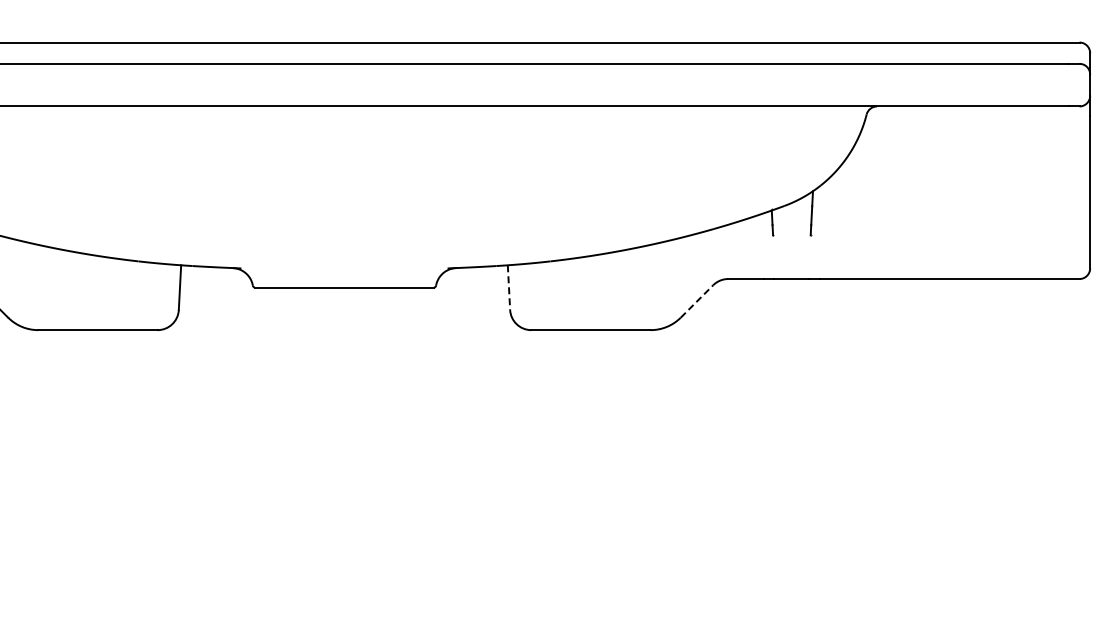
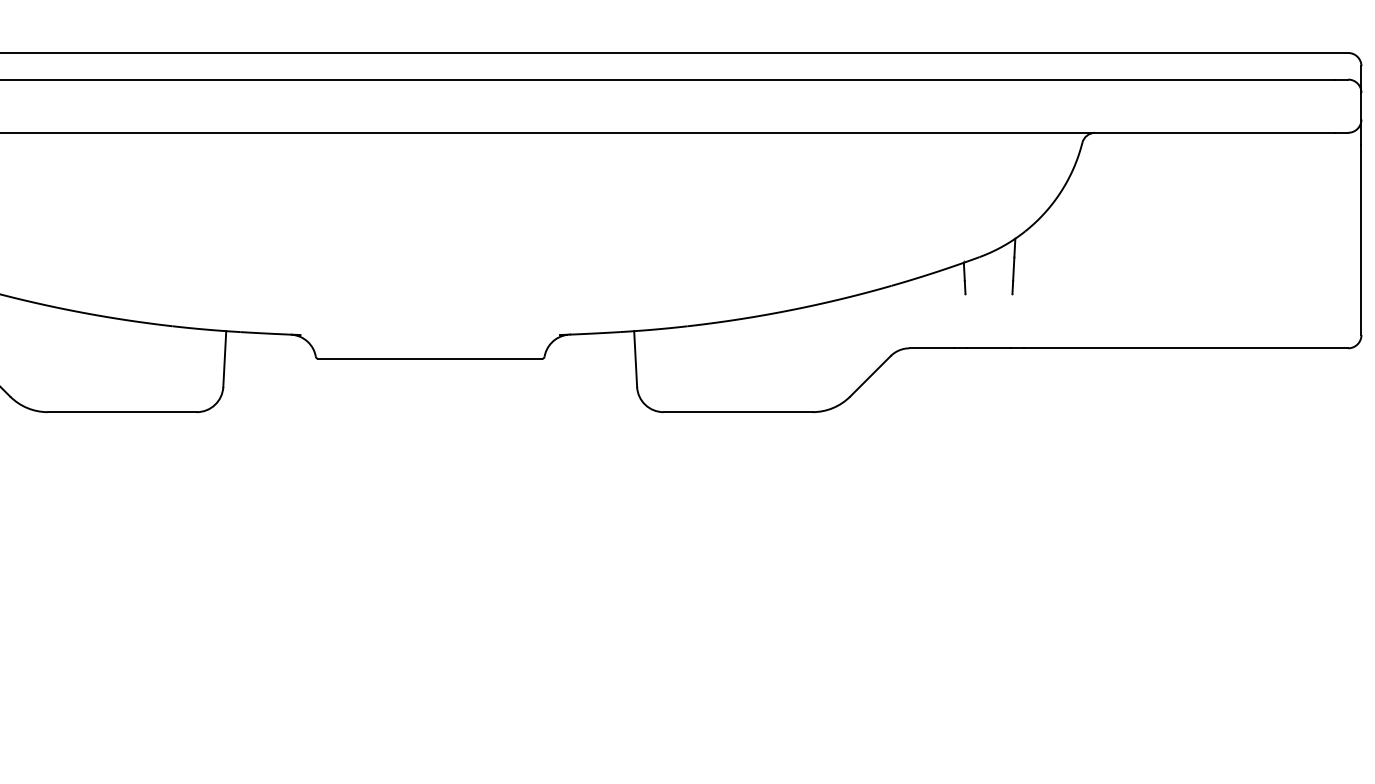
line: (509, 288) -> (636, 360), dashed -> solid
line: (697, 301) -> (871, 376), dashed -> solid

